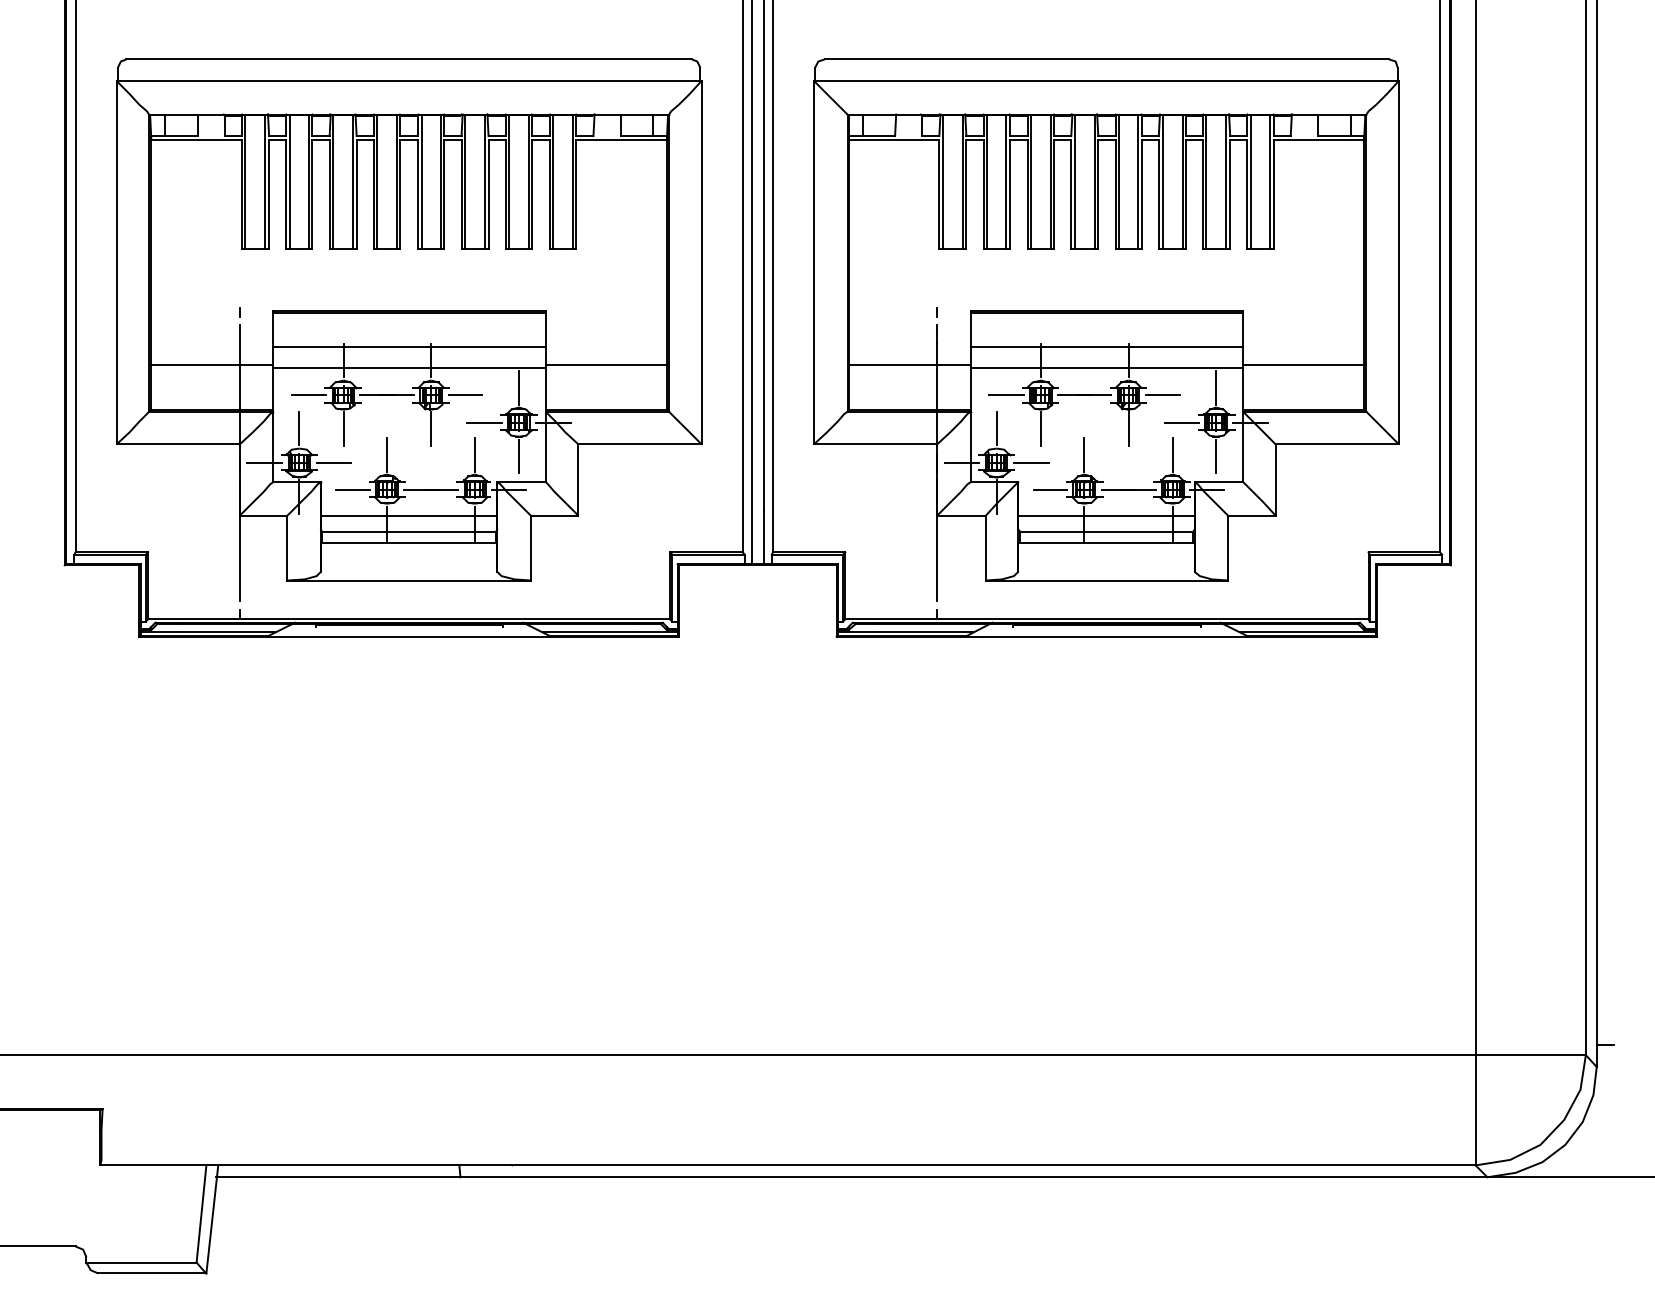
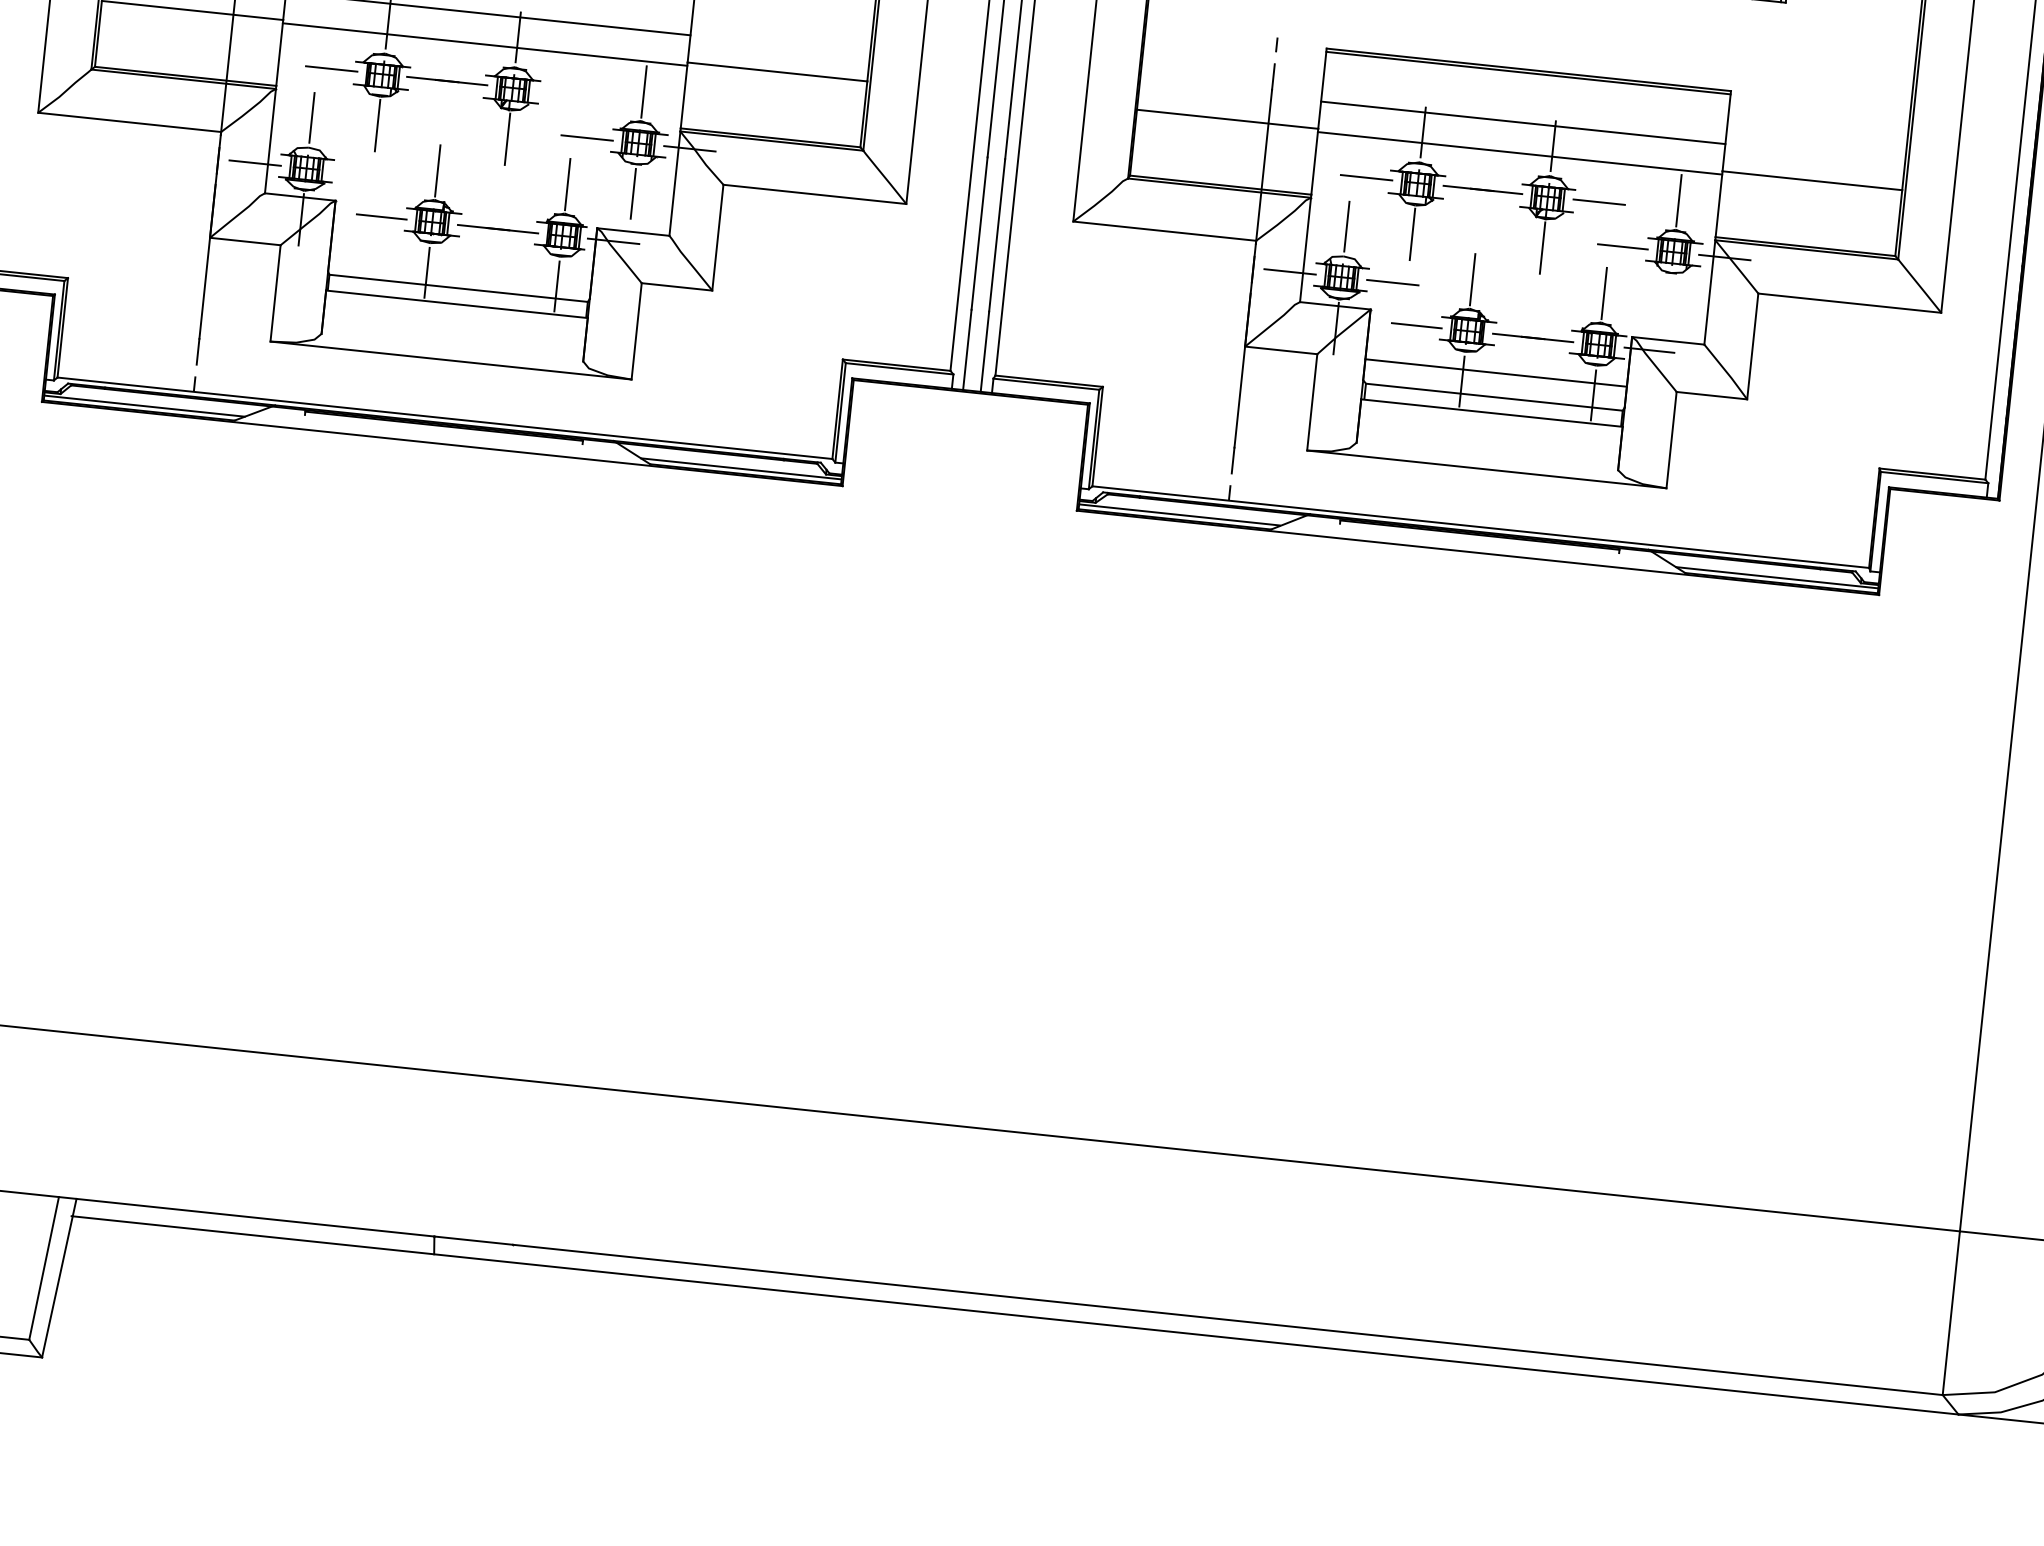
line: (465, 394) -> (563, 93), removed
line: (1216, 456) -> (1668, 302), removed
line: (333, 462) -> (357, 173), removed
line: (408, 515) -> (460, 263), removed

